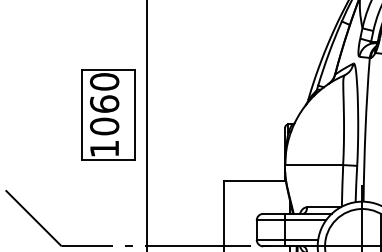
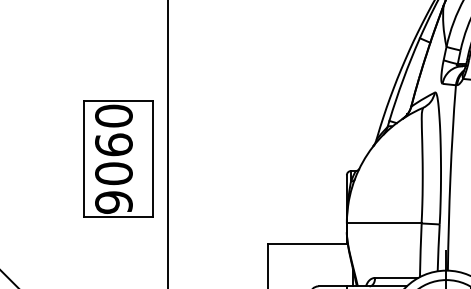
text: (104, 148) -> (113, 202), 1060 -> 9060

